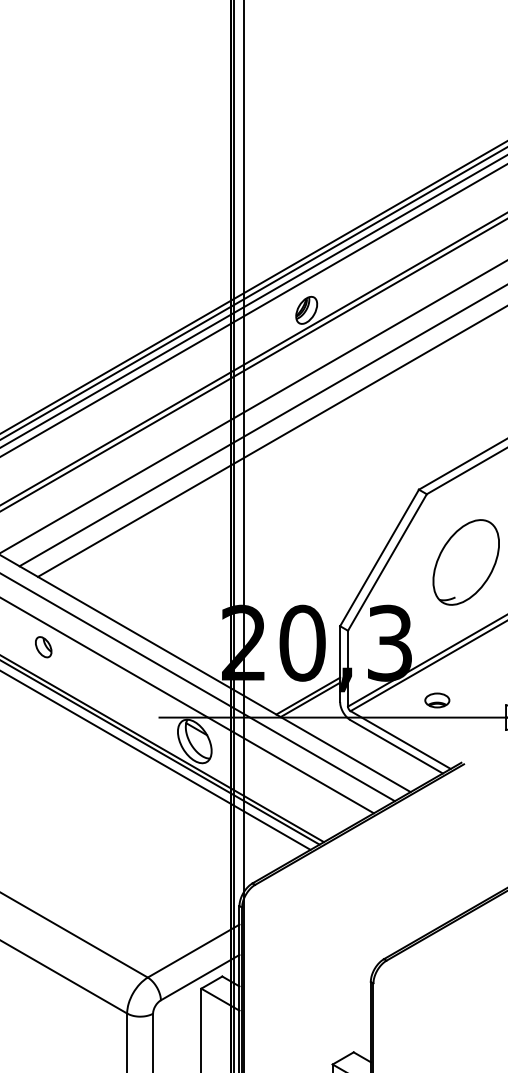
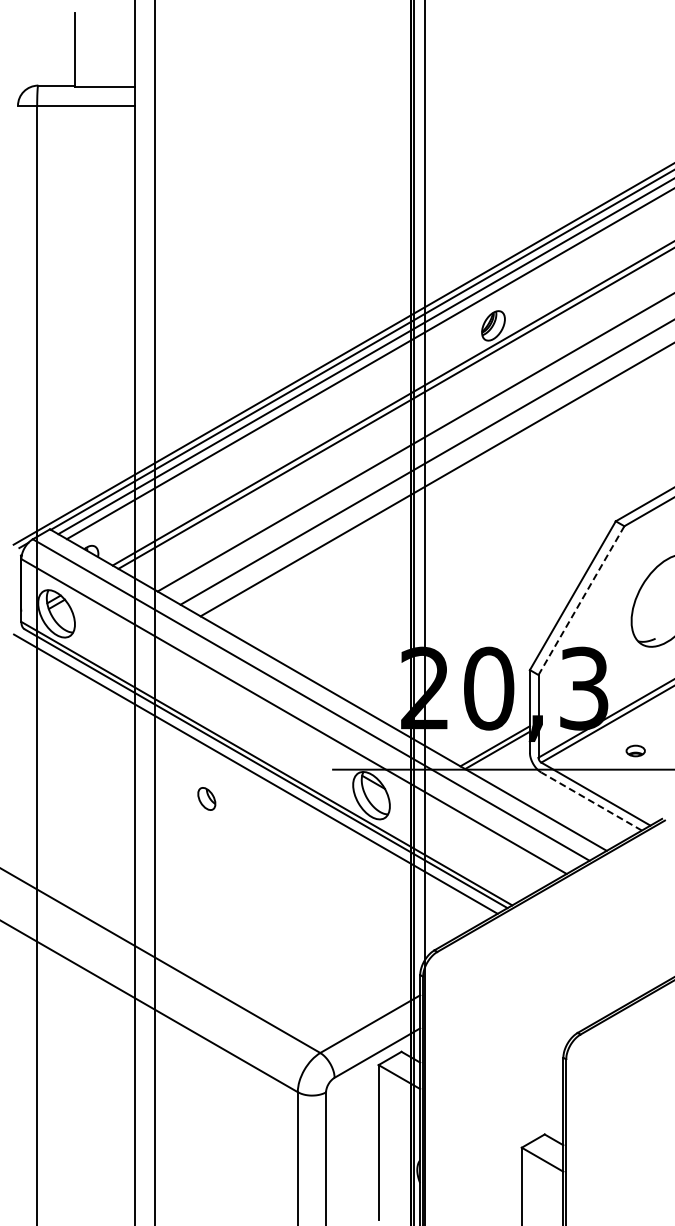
line: (387, 562) -> (581, 600), solid -> dashed
part: (43, 646) -> (206, 798), moved
part: (437, 700) -> (635, 750), size x0.7
line: (396, 746) -> (591, 801), solid -> dashed

